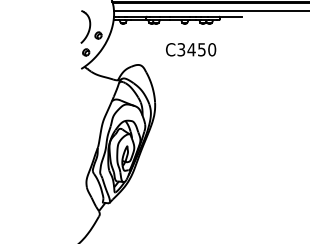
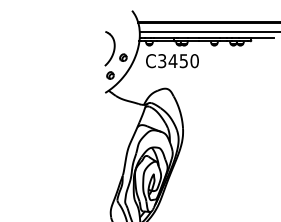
text: (191, 49) -> (172, 60), moved

